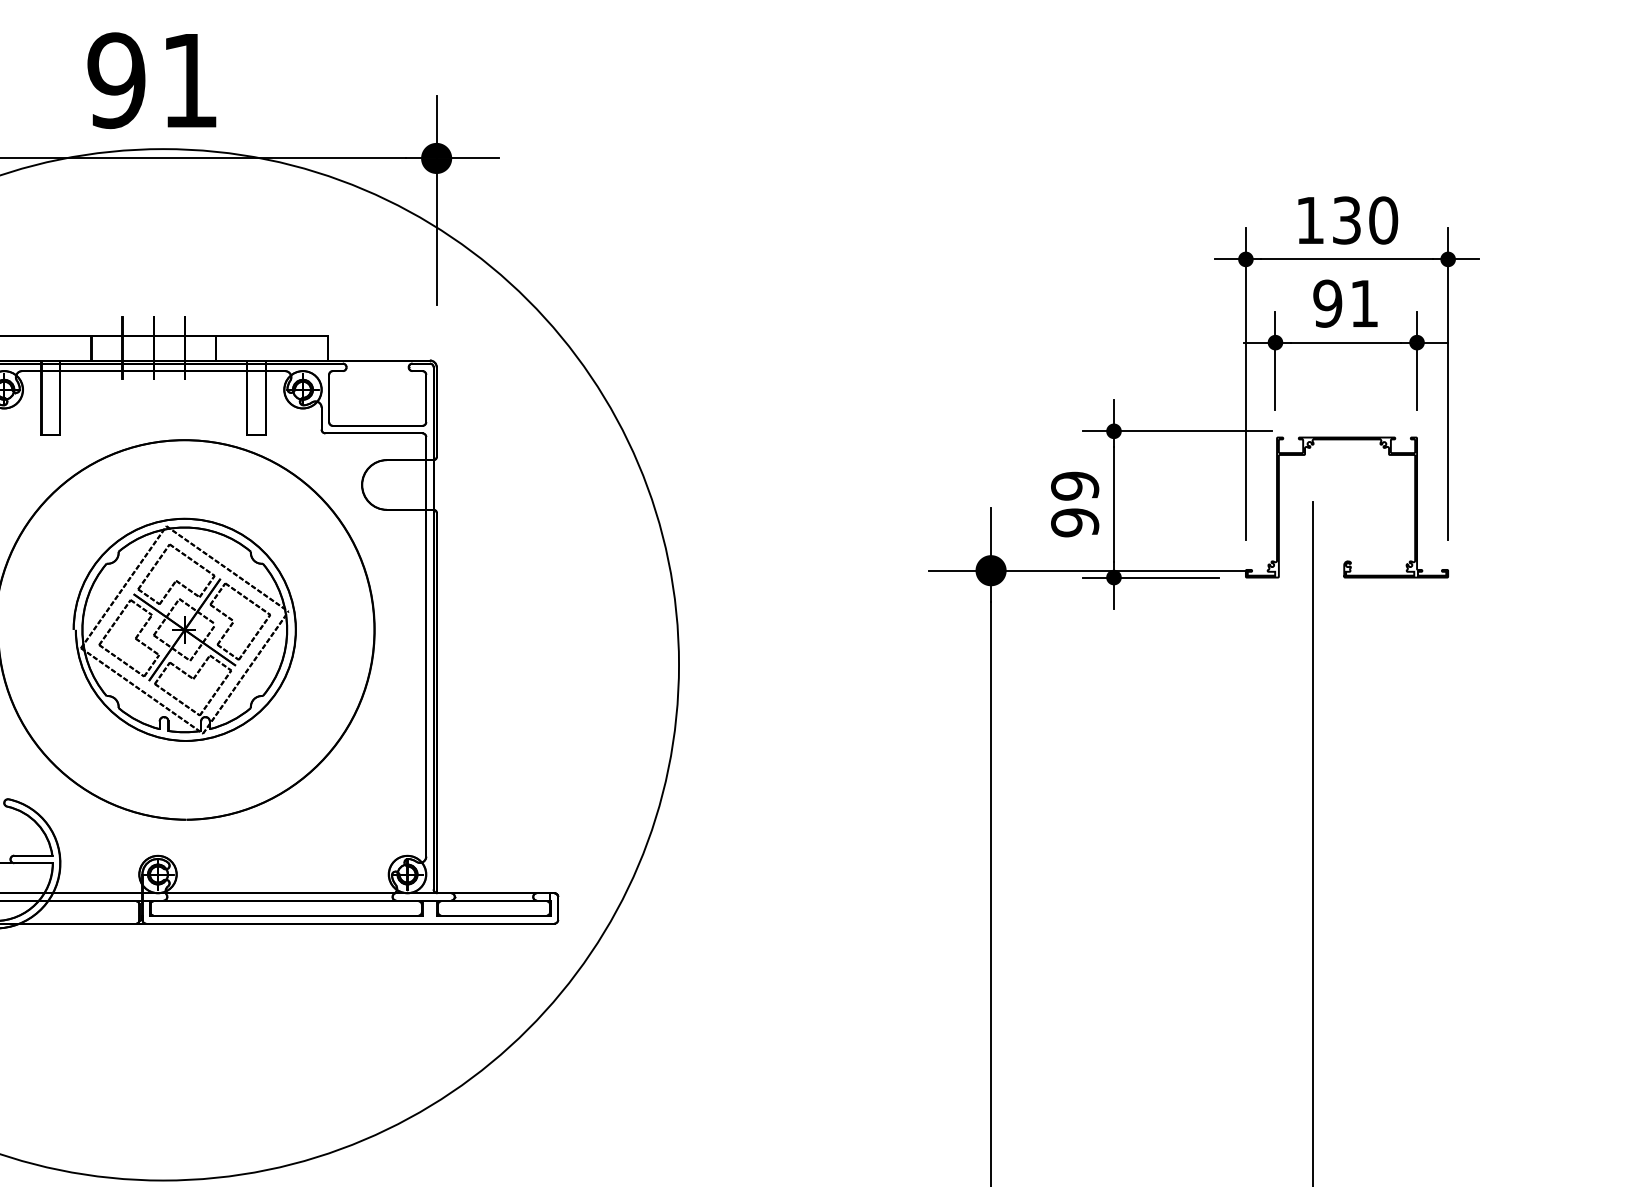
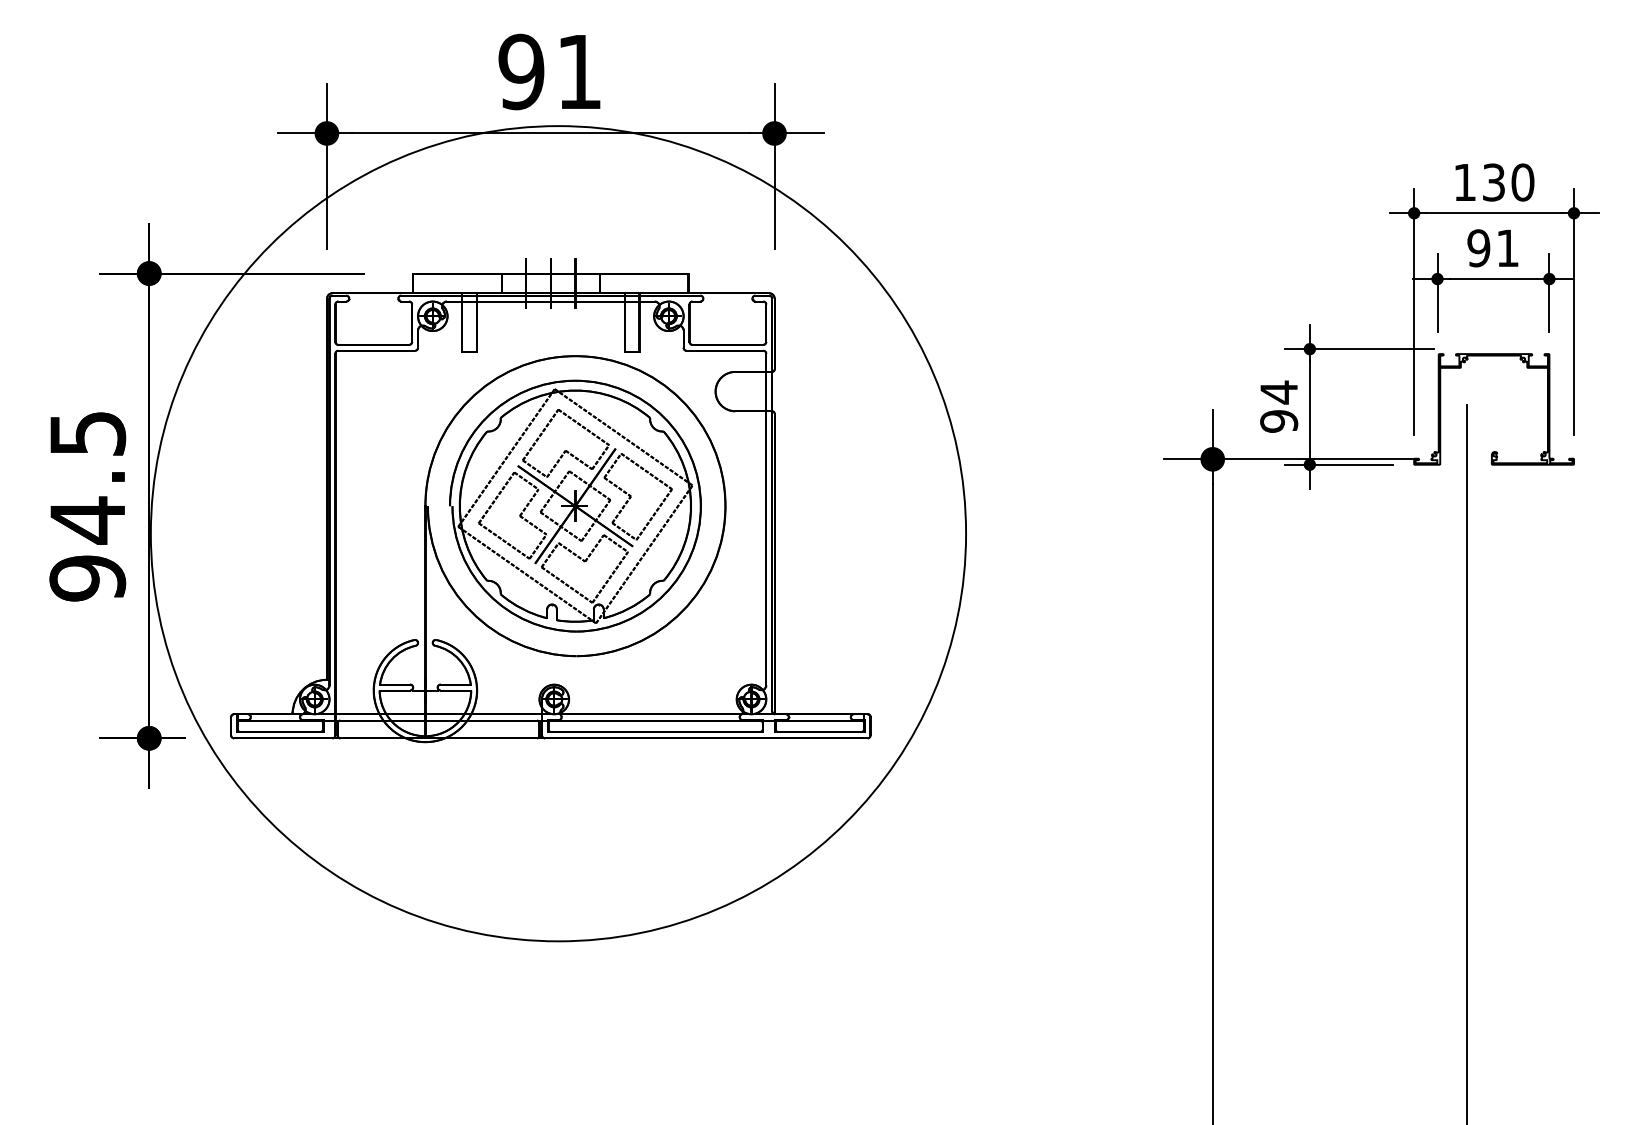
text: (1075, 486) -> (1279, 392), 99 -> 94
part: (184, 629) -> (575, 505), size x1.43

